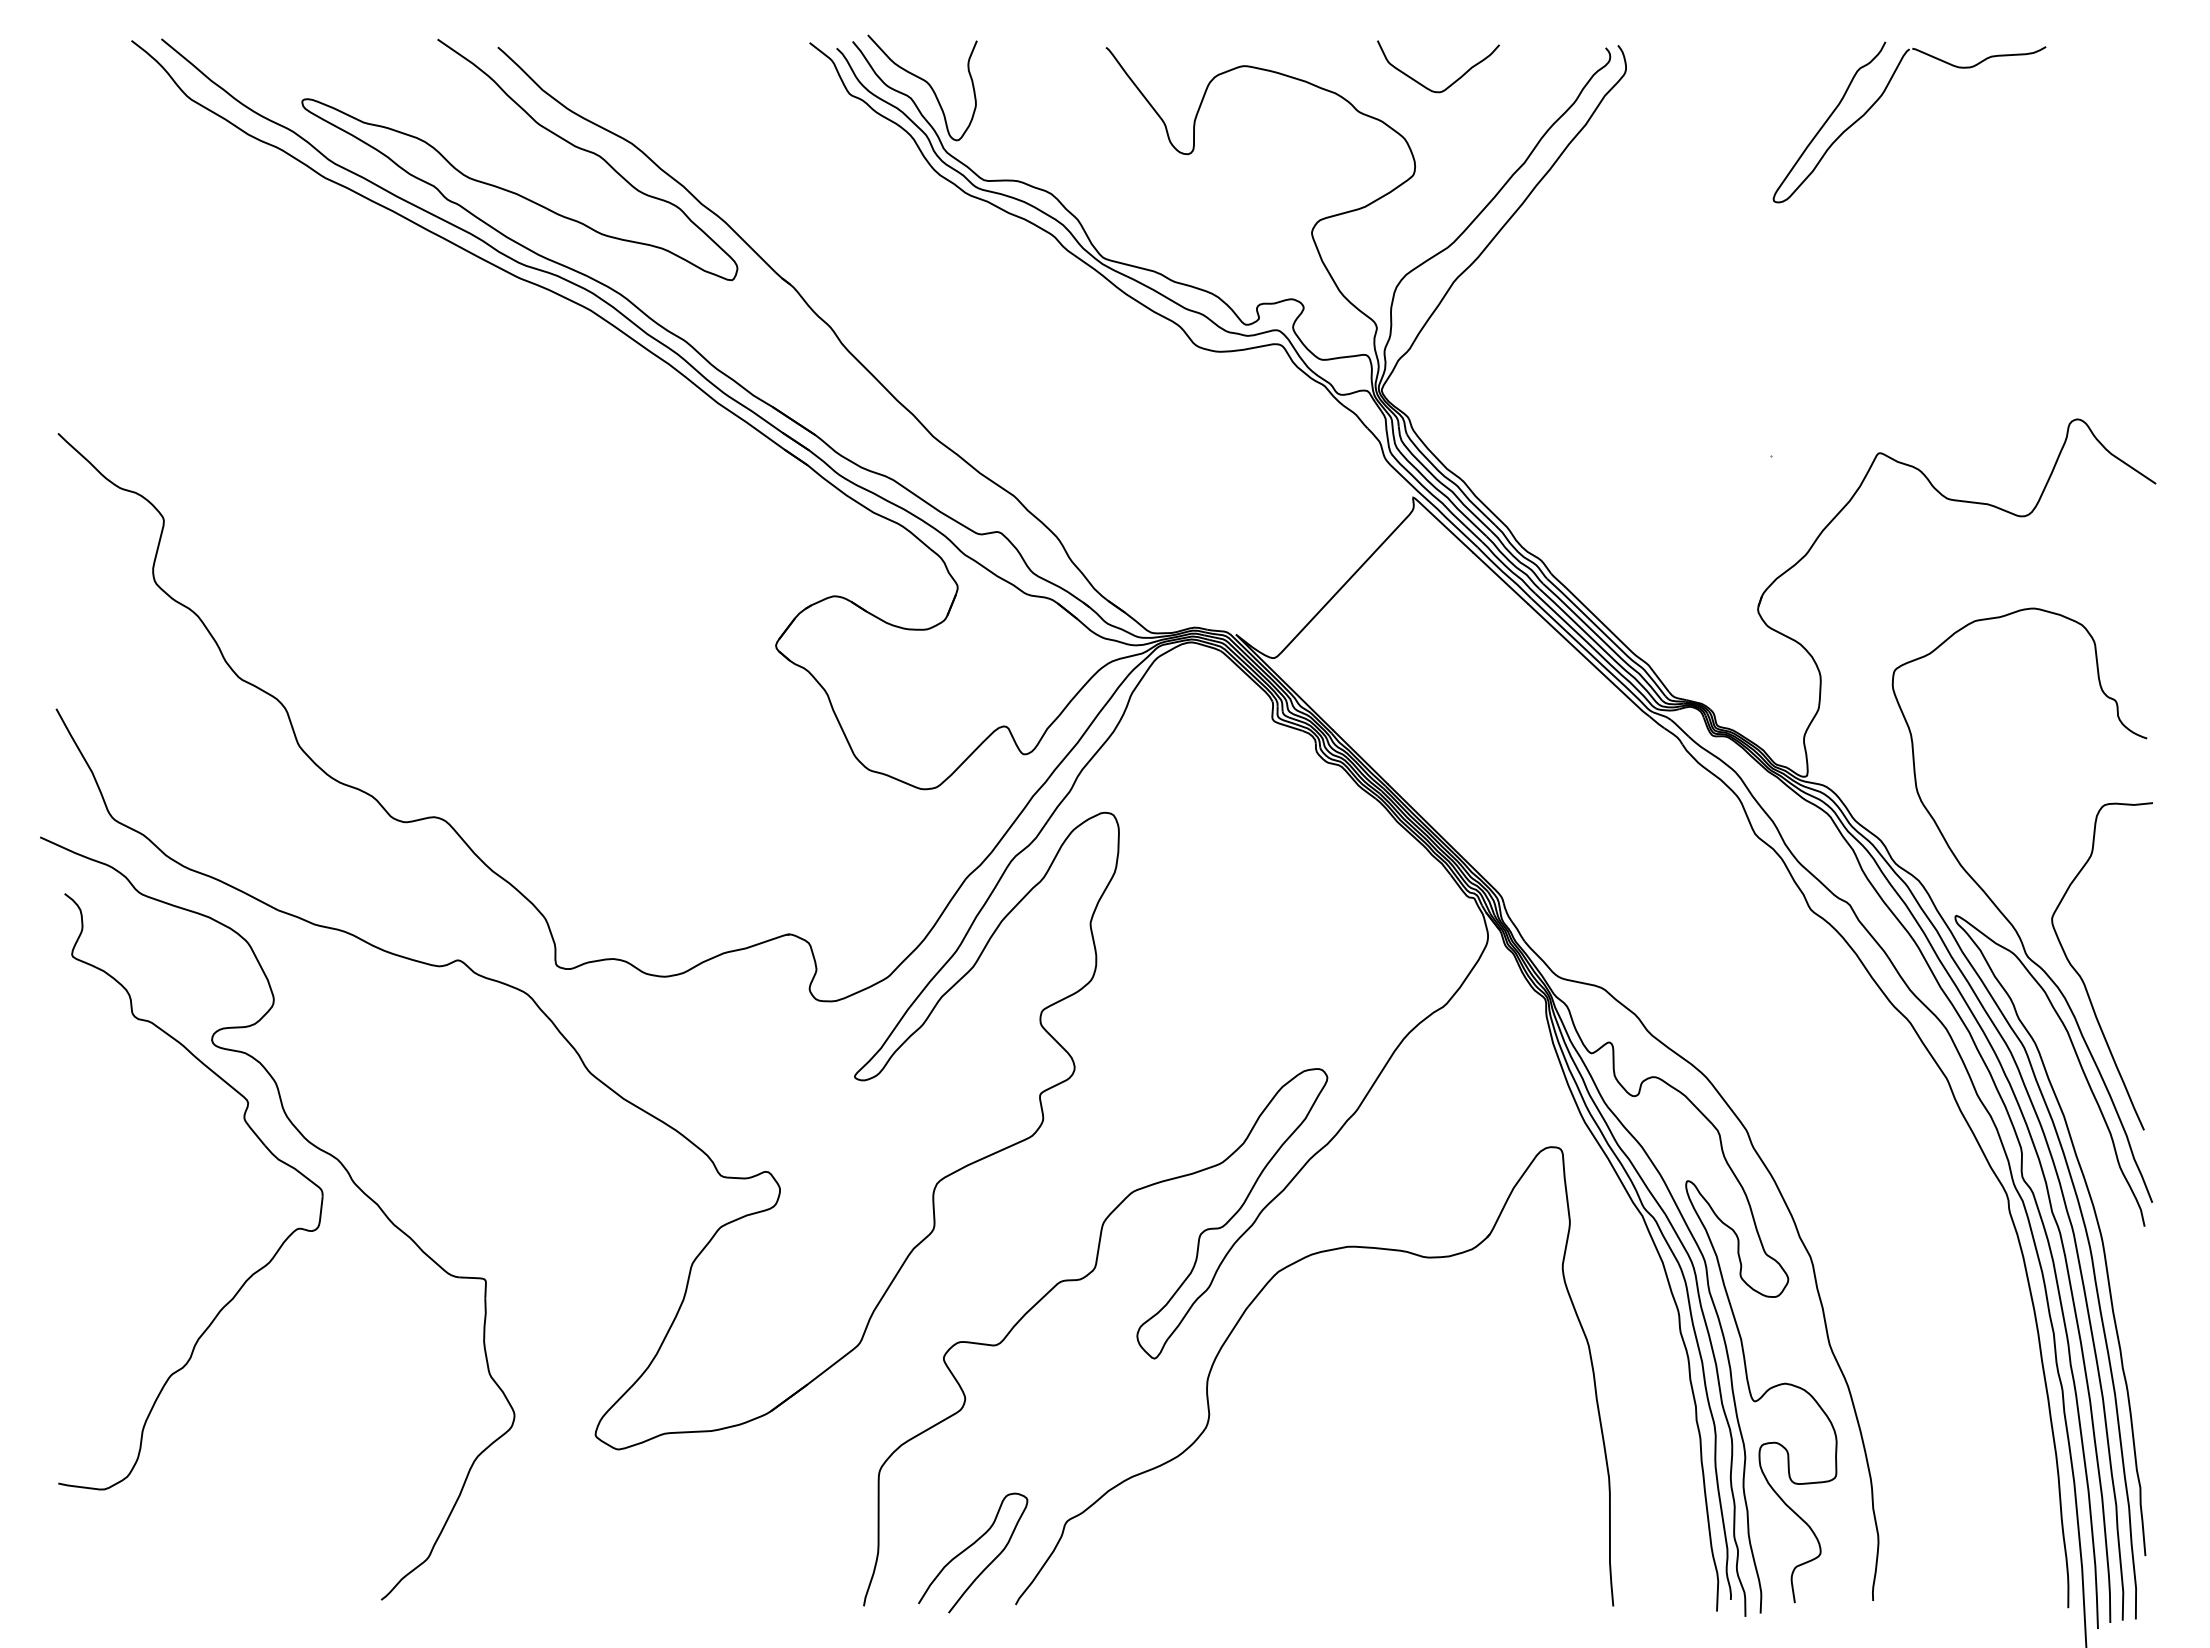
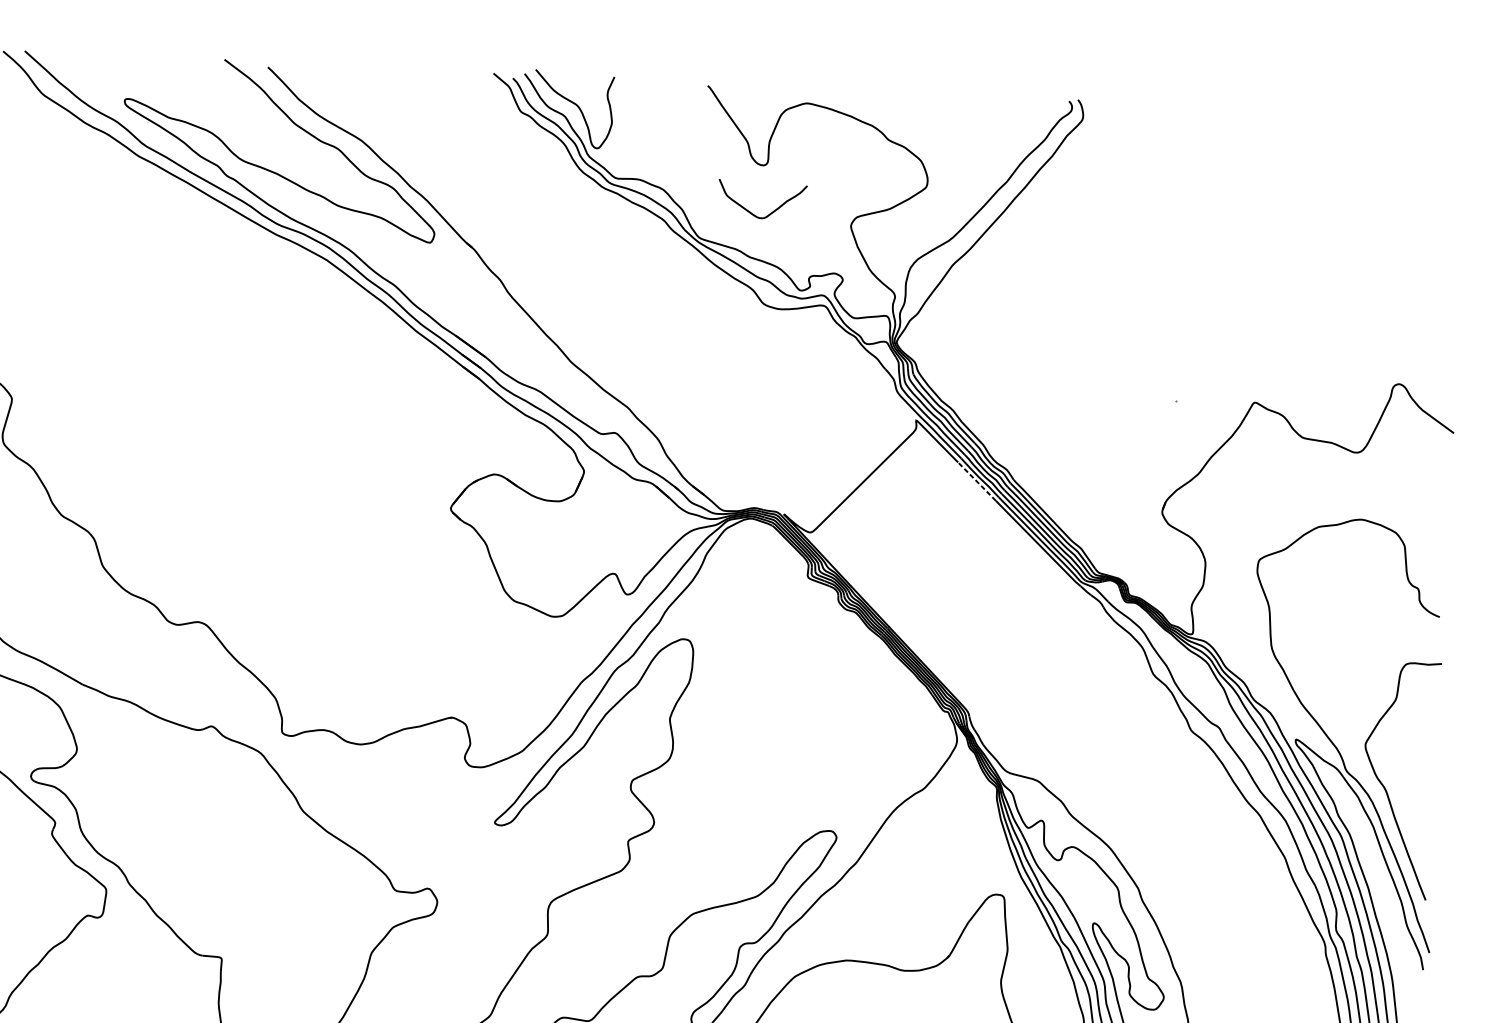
curve: (1452, 82) -> (772, 211), moved
part: (1881, 97) -> (1267, 145), removed
line: (1500, 577) -> (976, 481), solid -> dashed

